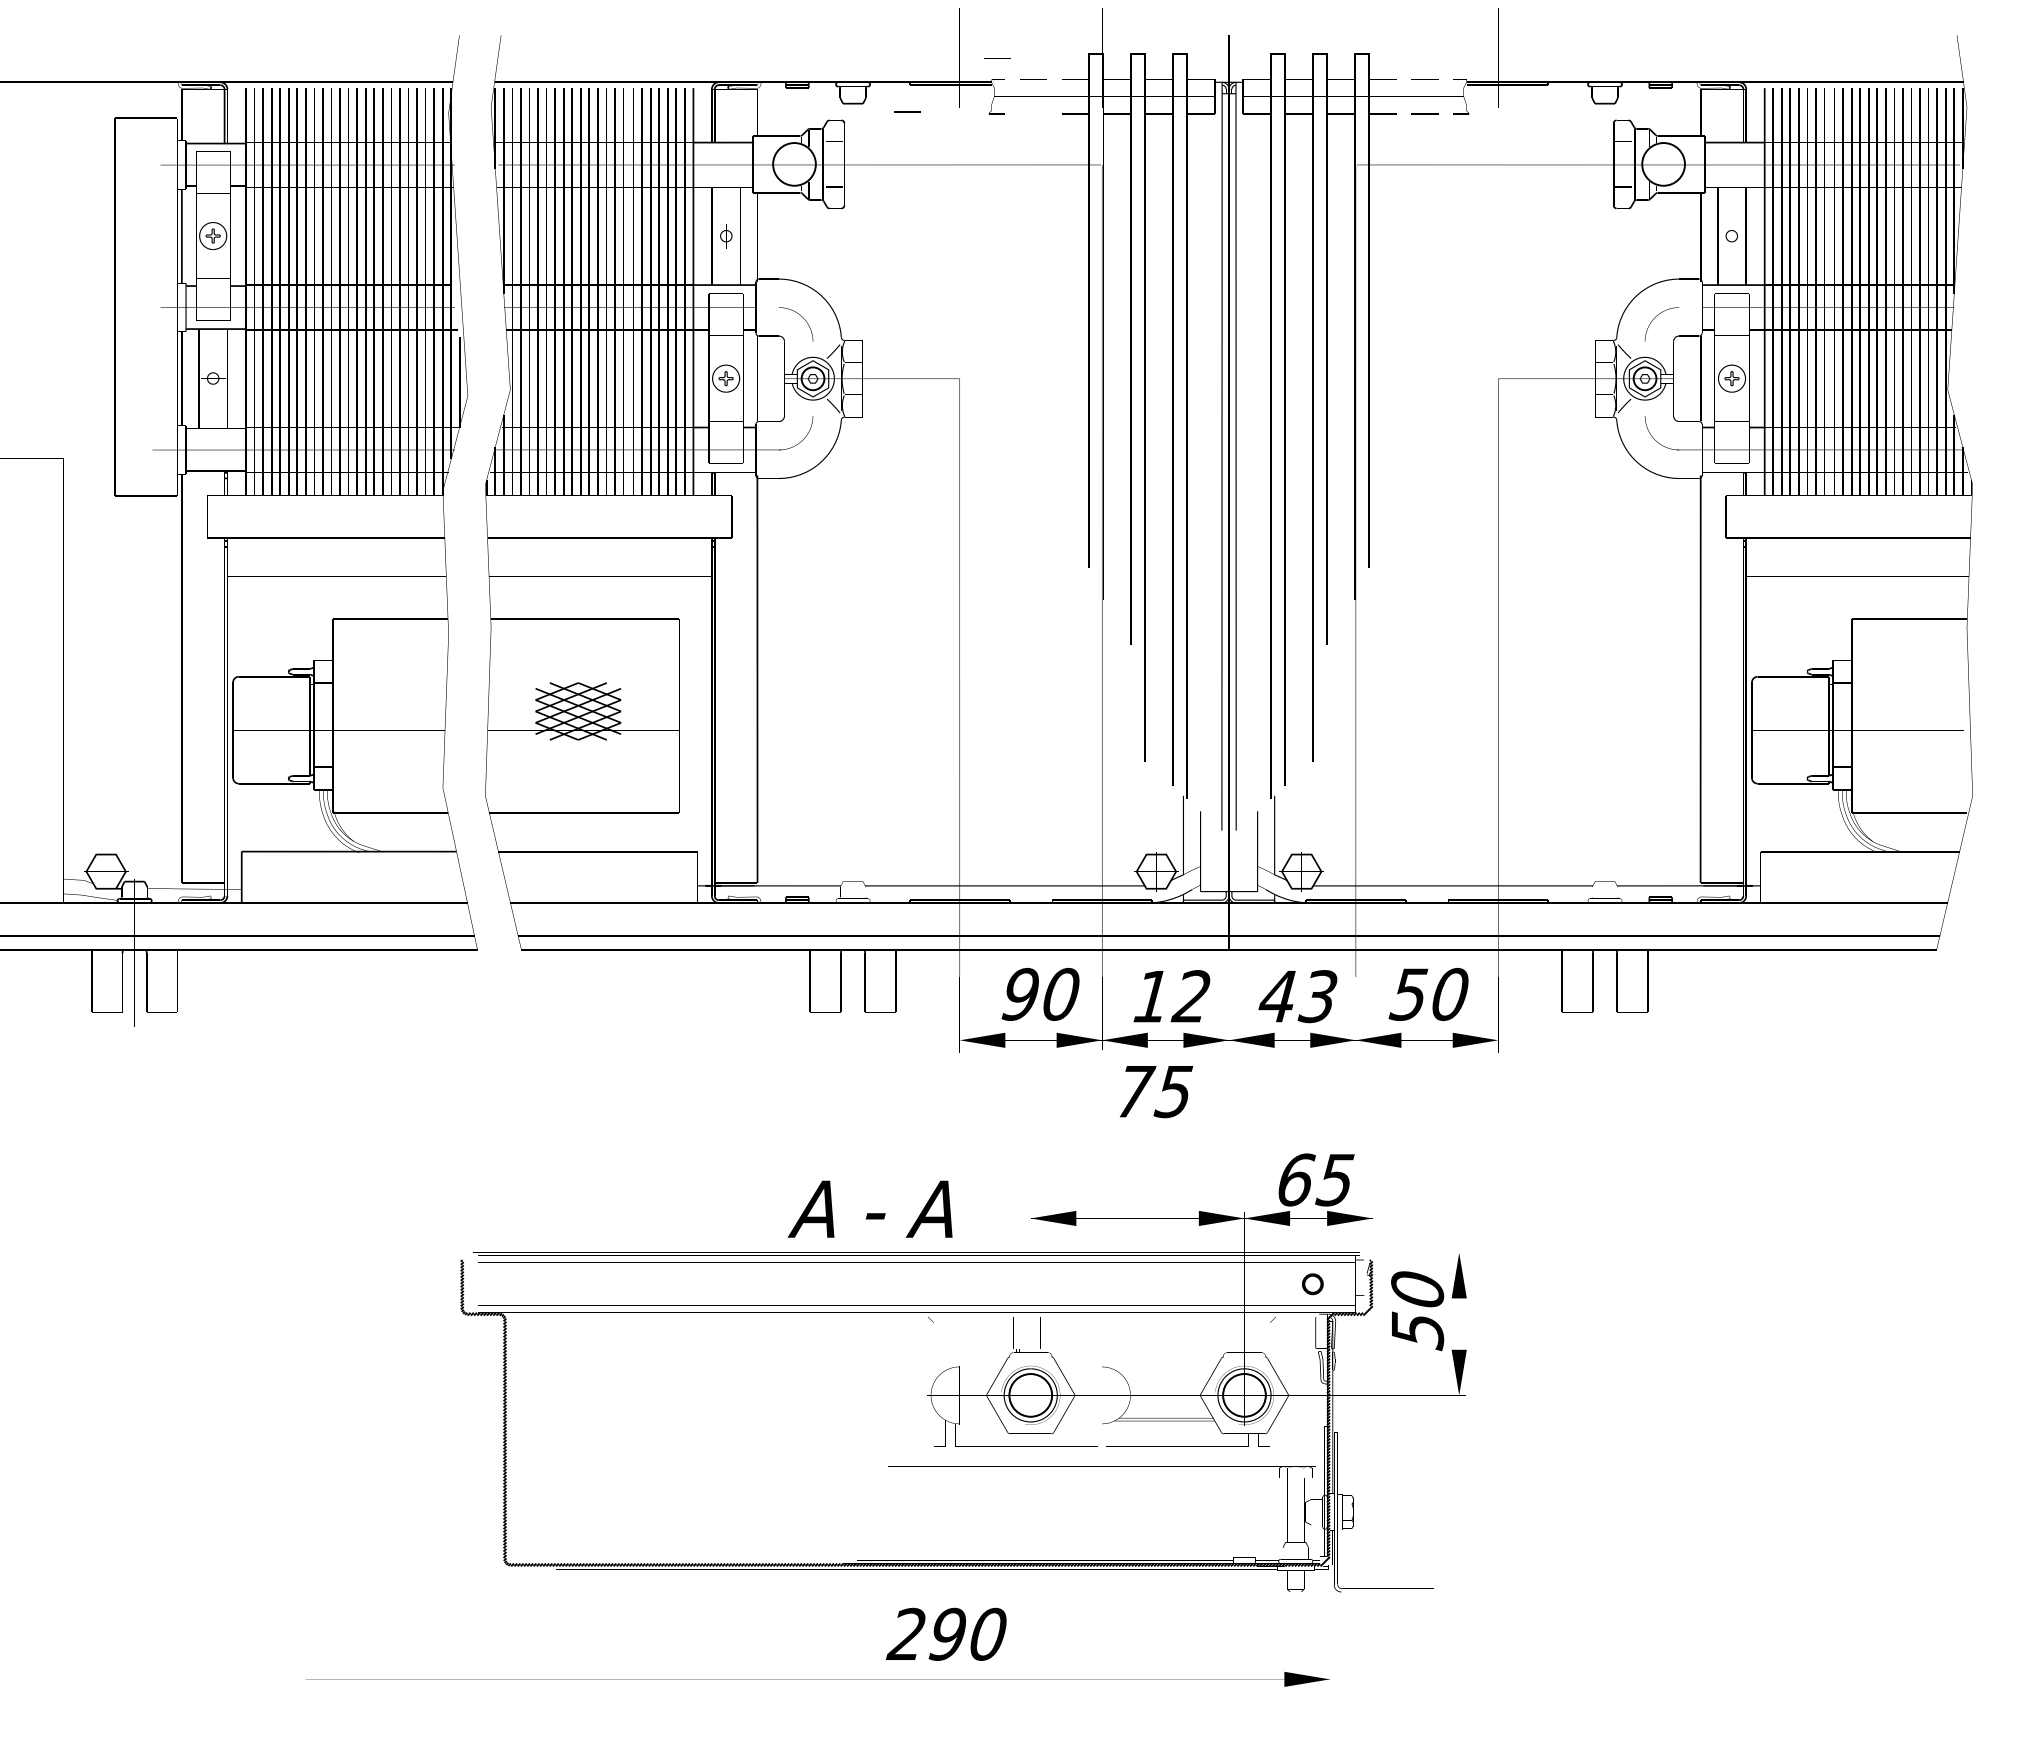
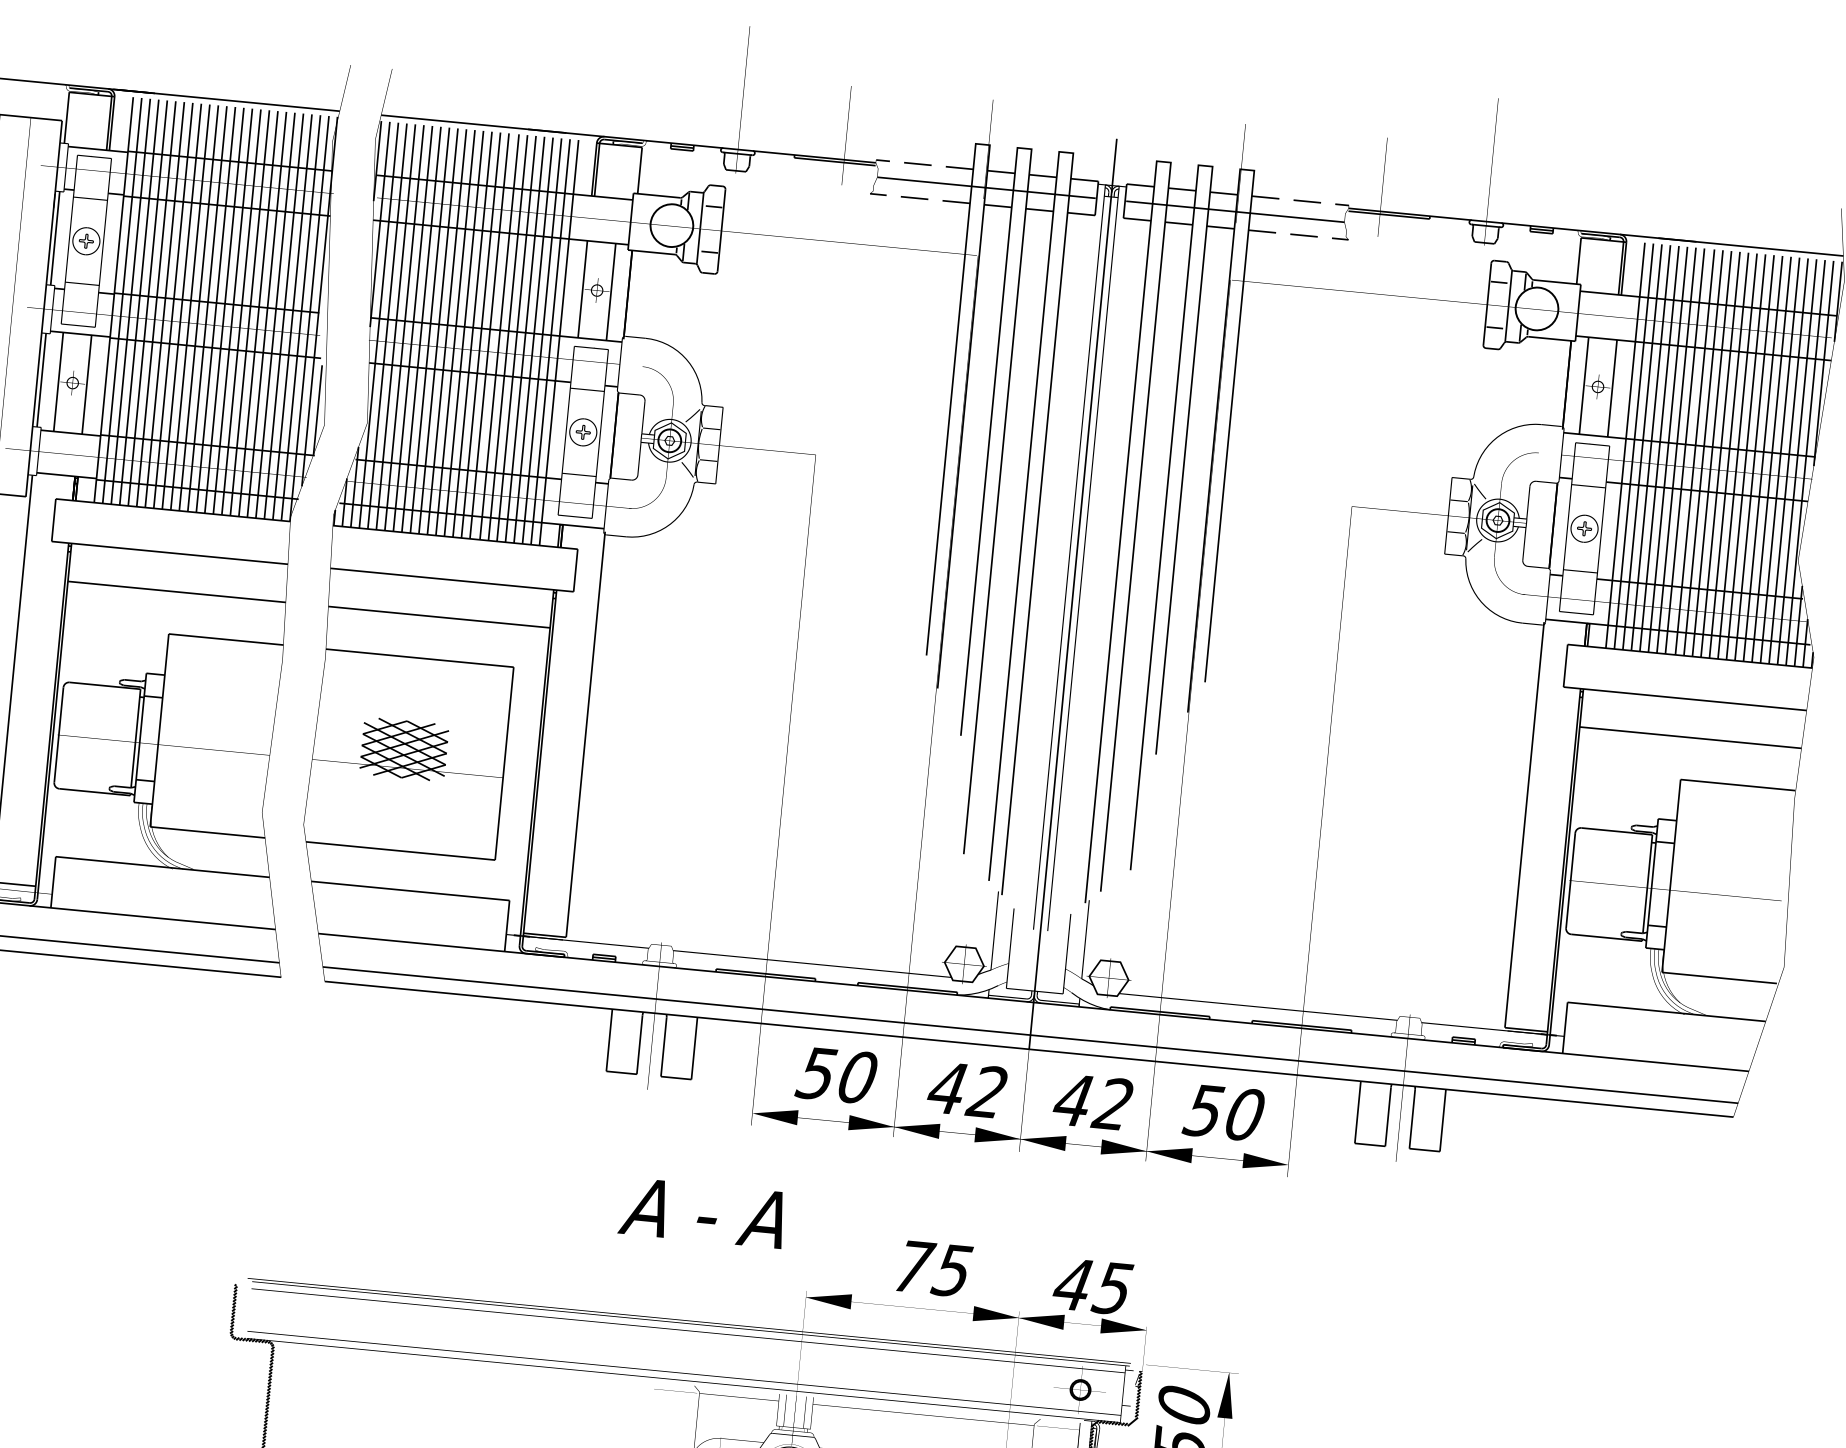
line: (997, 58) -> (884, 139), removed
line: (907, 111) -> (914, 197), moved
text: (1019, 993) -> (816, 1072), 90 -> 50
text: (1150, 996) -> (946, 1088), 12 -> 42
text: (1317, 996) -> (1112, 1104), 43 -> 42
text: (1156, 1092) -> (935, 1269), moved
text: (1295, 1179) -> (1073, 1284), 65 -> 45
text: (869, 1208) -> (701, 1212), moved

